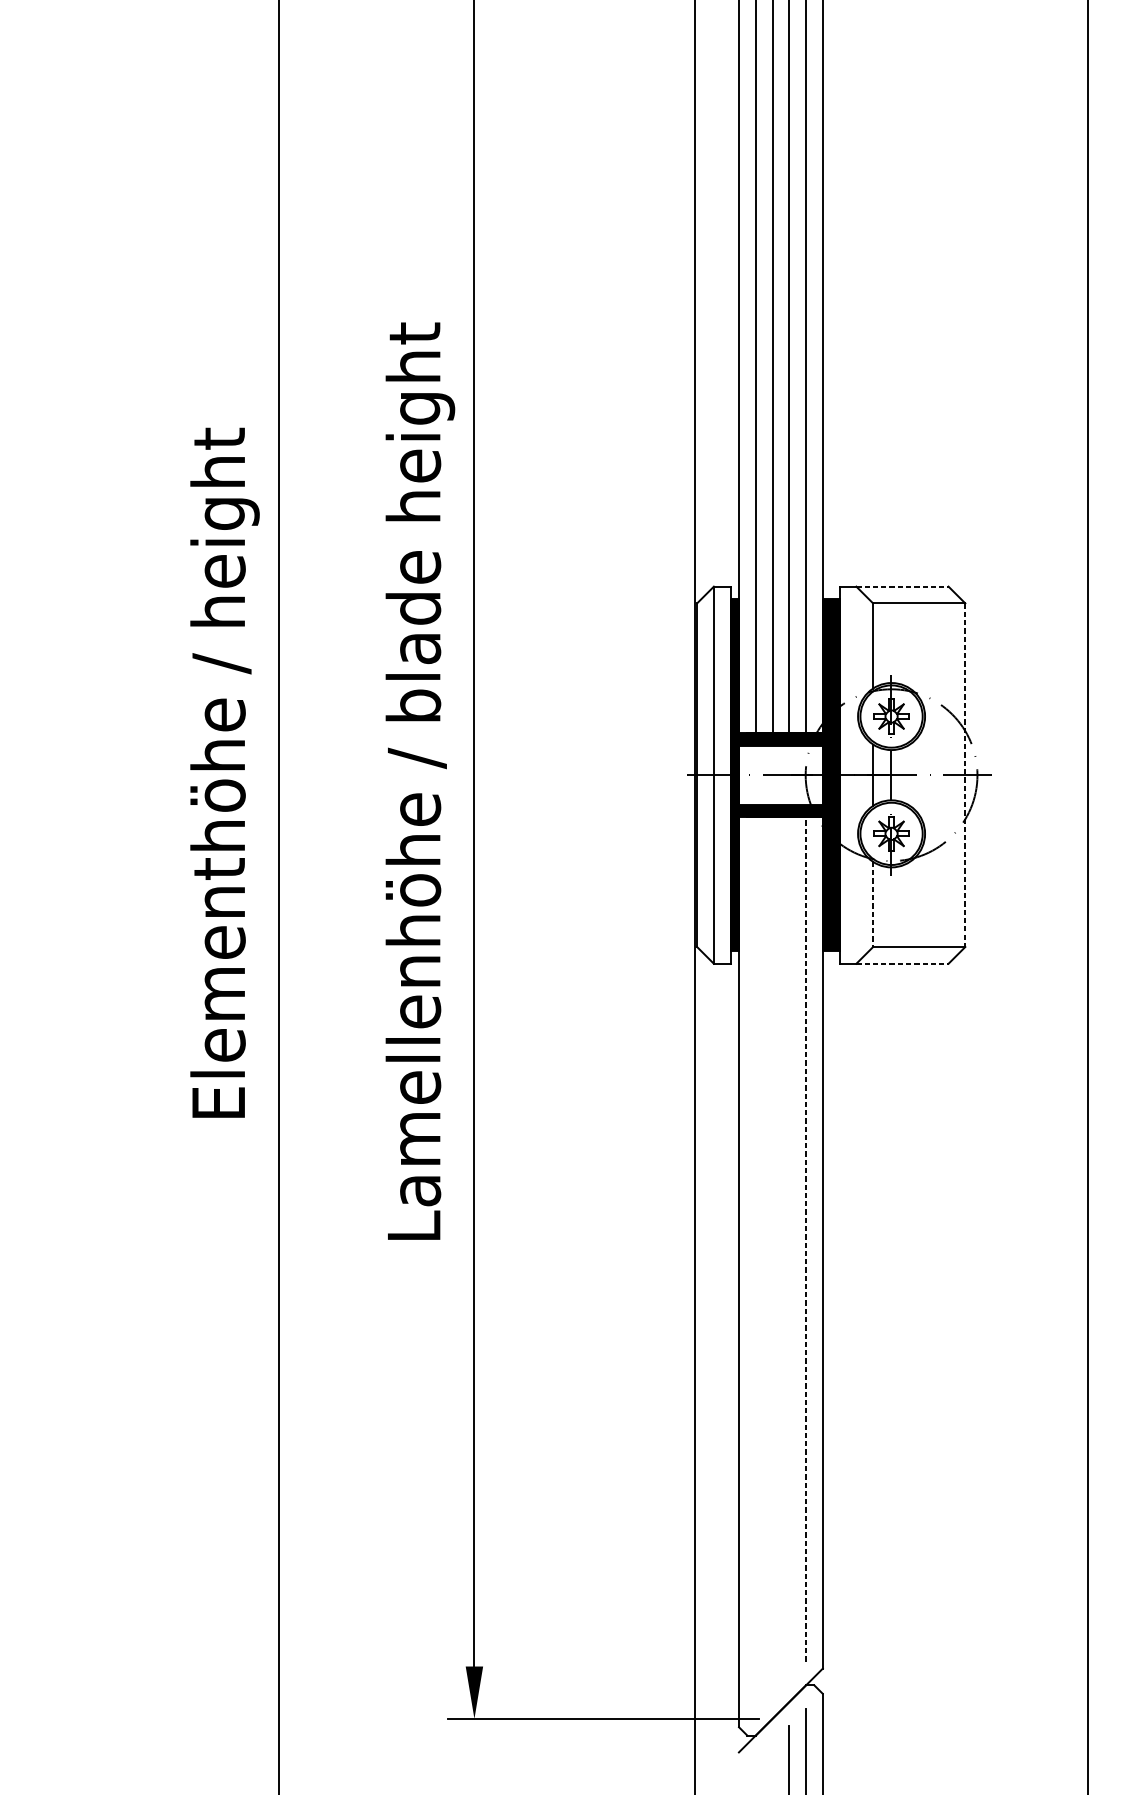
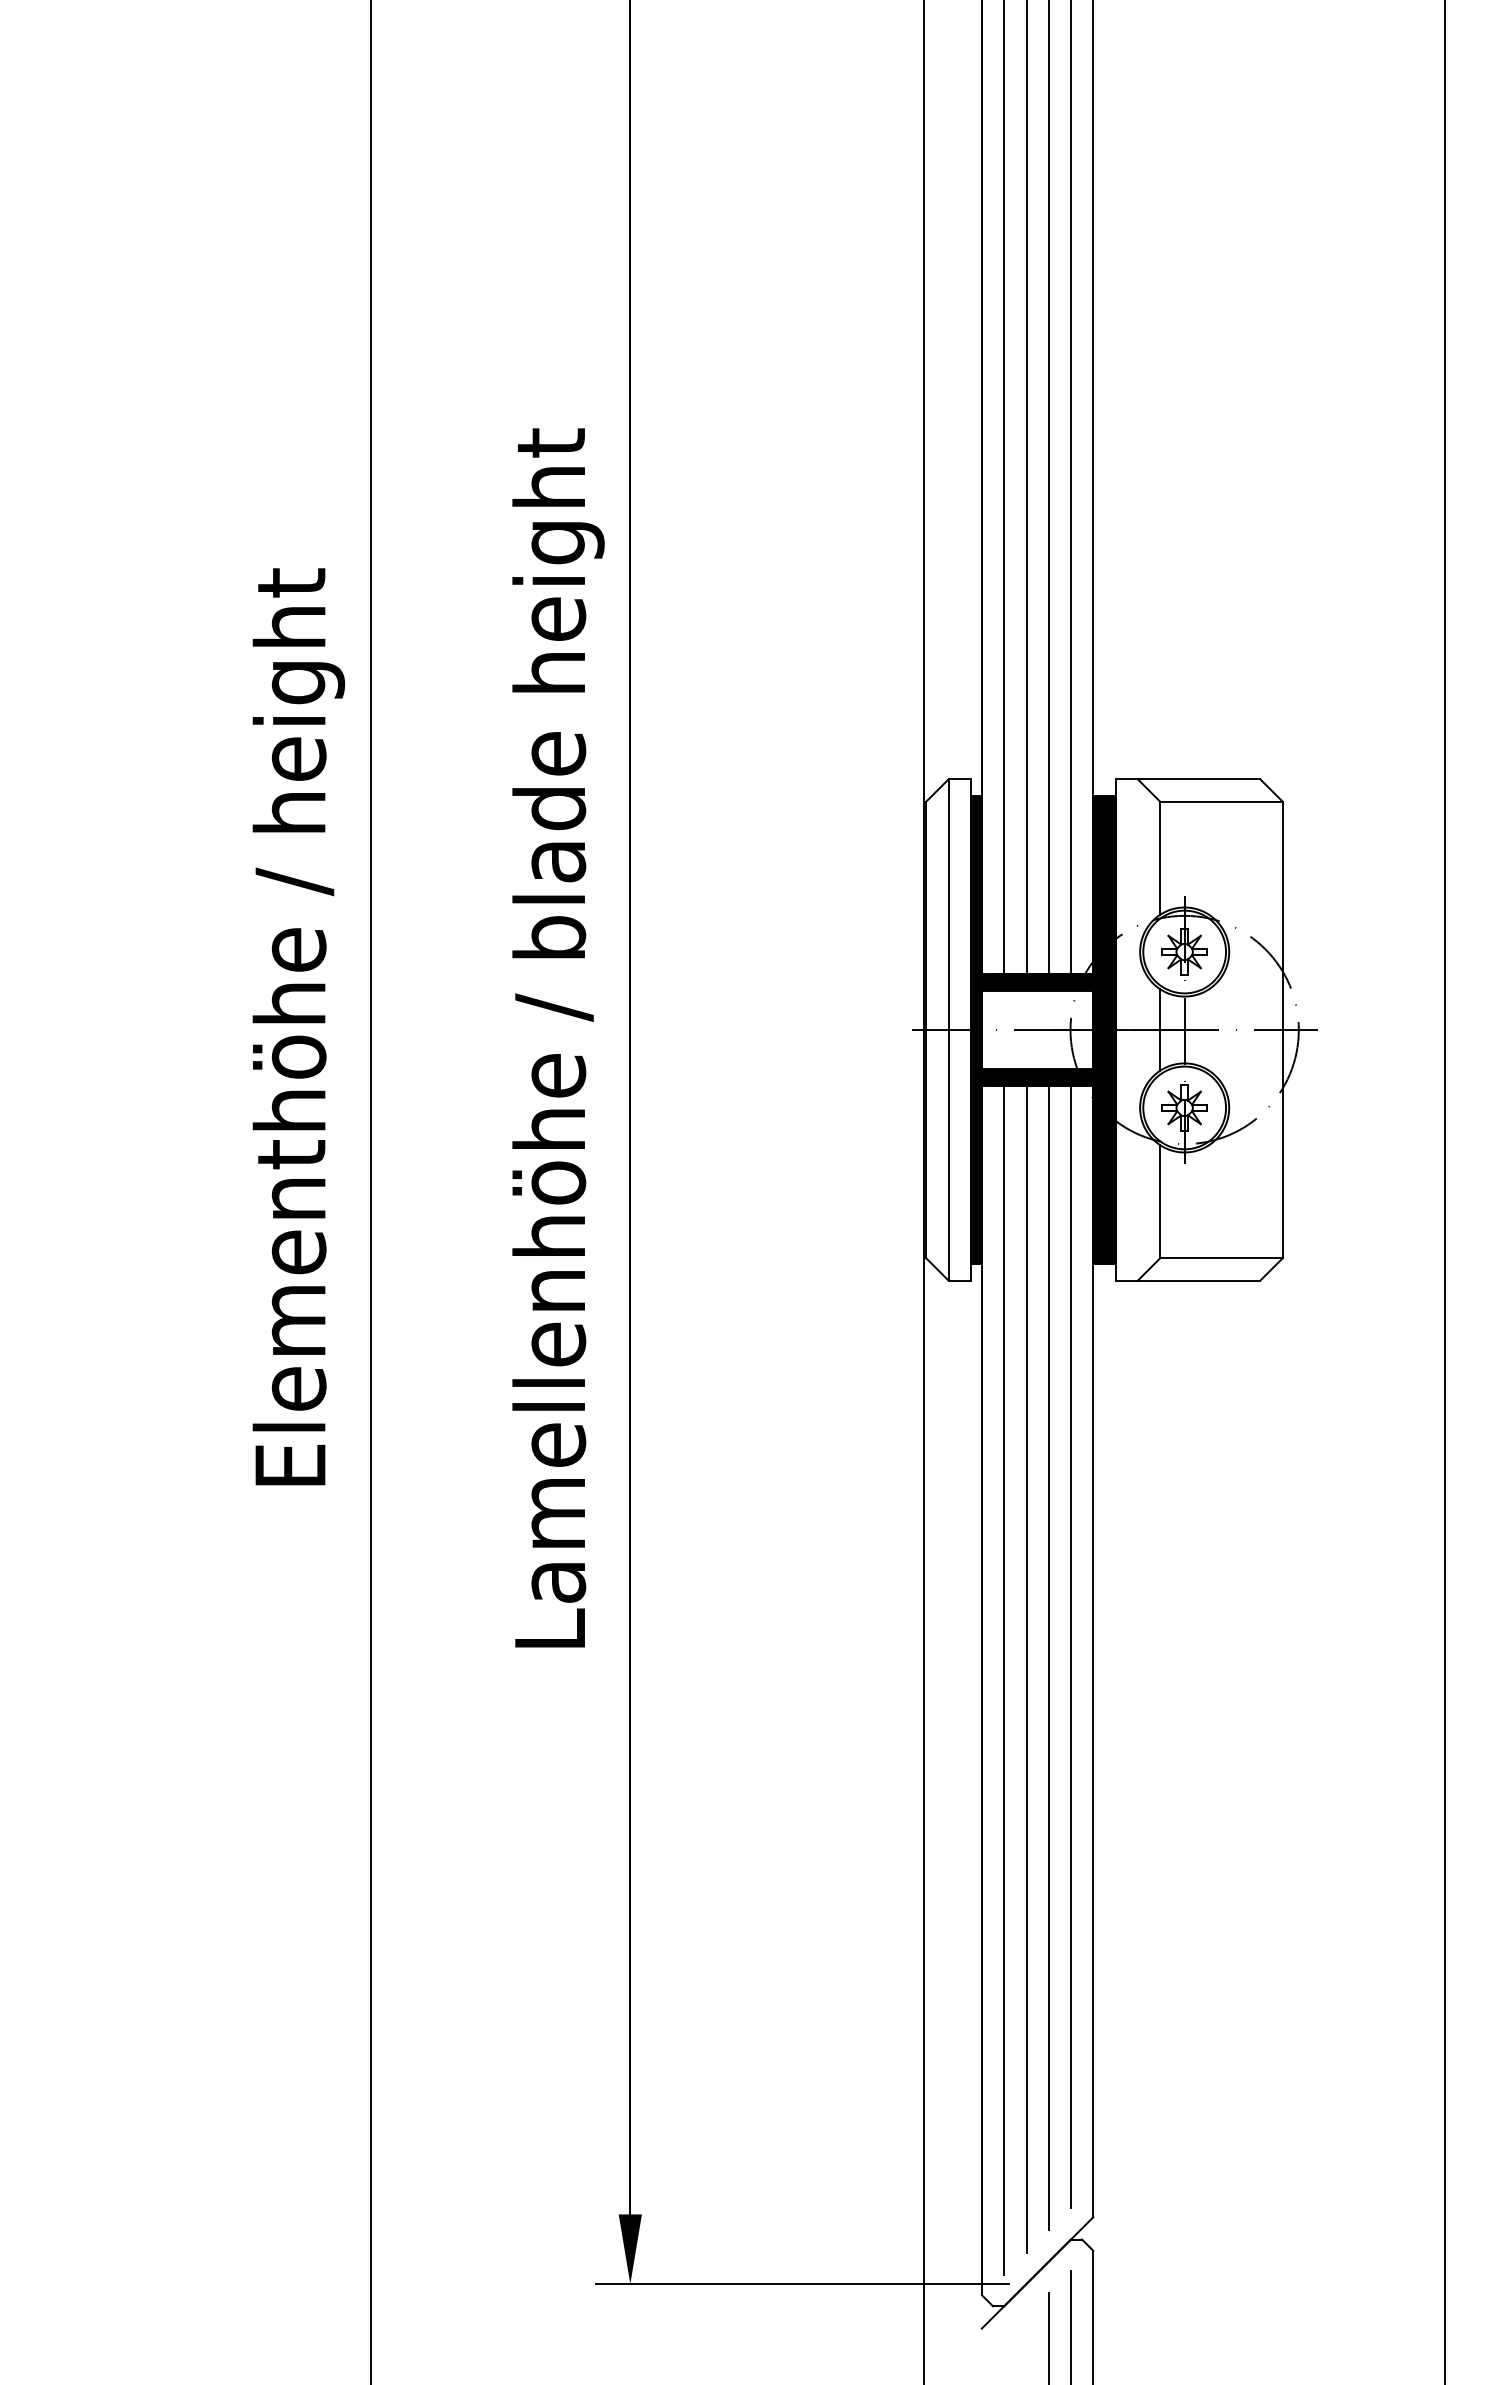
line: (902, 586) -> (1199, 779), dashed -> solid
line: (965, 775) -> (1282, 1030), dashed -> solid
line: (873, 904) -> (1160, 1201), dashed -> solid
line: (902, 963) -> (1199, 1280), dashed -> solid
line: (806, 1239) -> (1071, 1646), dashed -> solid
line: (789, 1247) -> (1048, 1657), added
line: (772, 1255) -> (1026, 1668), added
line: (756, 1263) -> (1004, 1679), added

